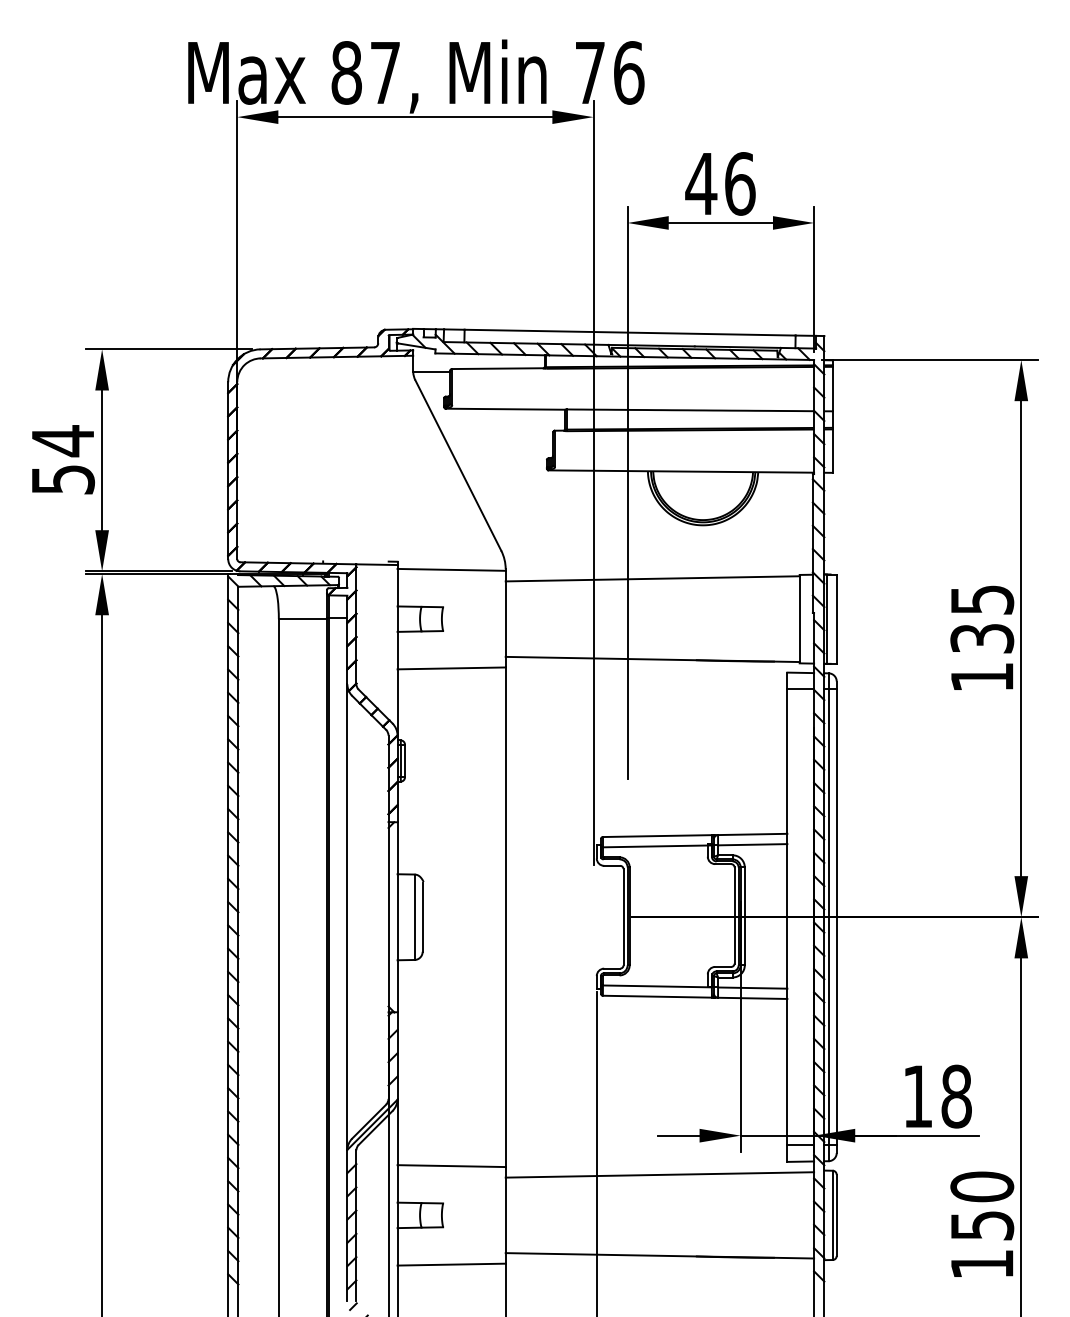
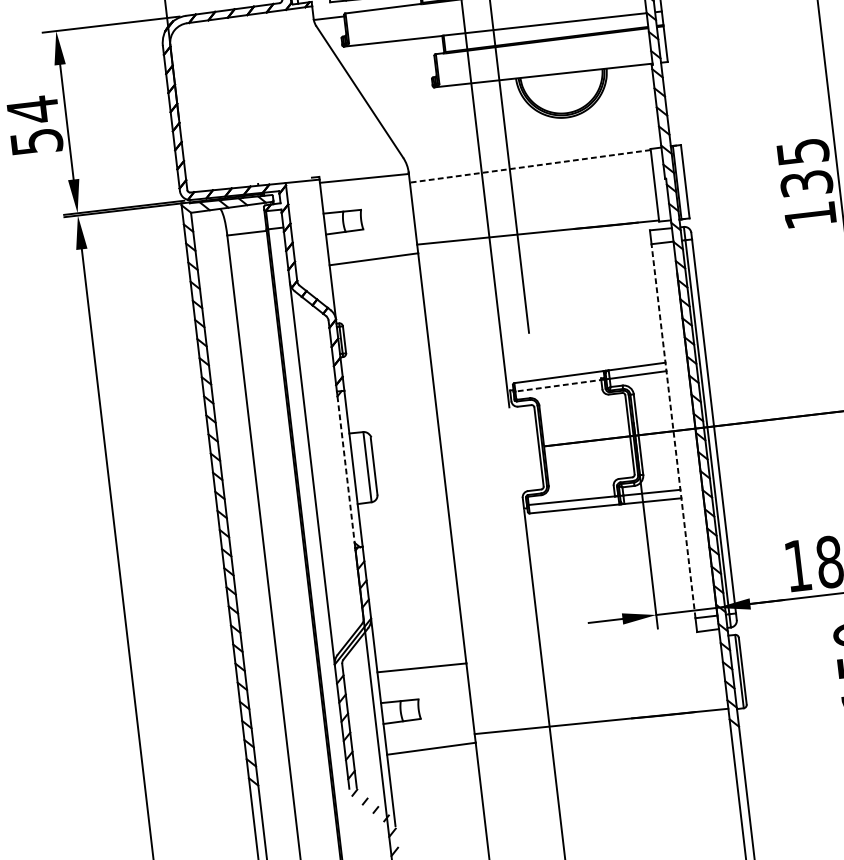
line: (652, 578) -> (530, 166), solid -> dashed
line: (656, 846) -> (559, 385), solid -> dashed
line: (388, 917) -> (346, 469), solid -> dashed
line: (787, 917) -> (673, 431), solid -> dashed
line: (659, 1174) -> (593, 654), removed

